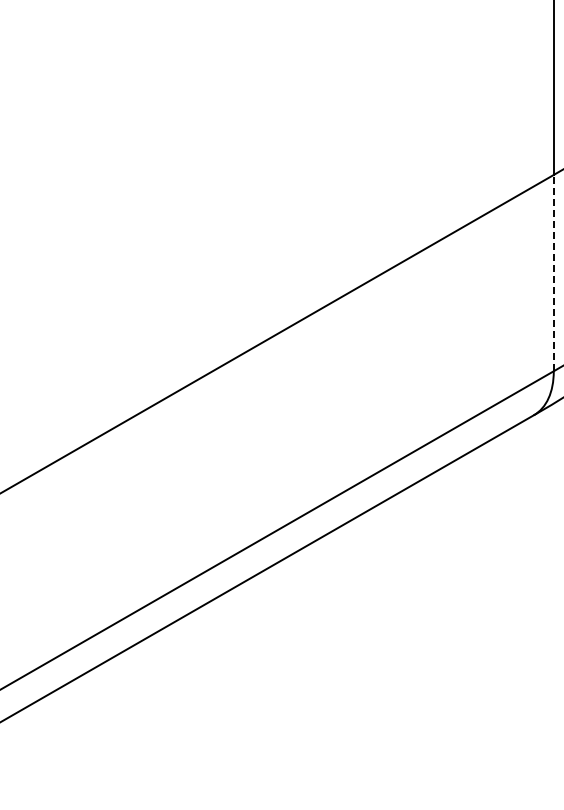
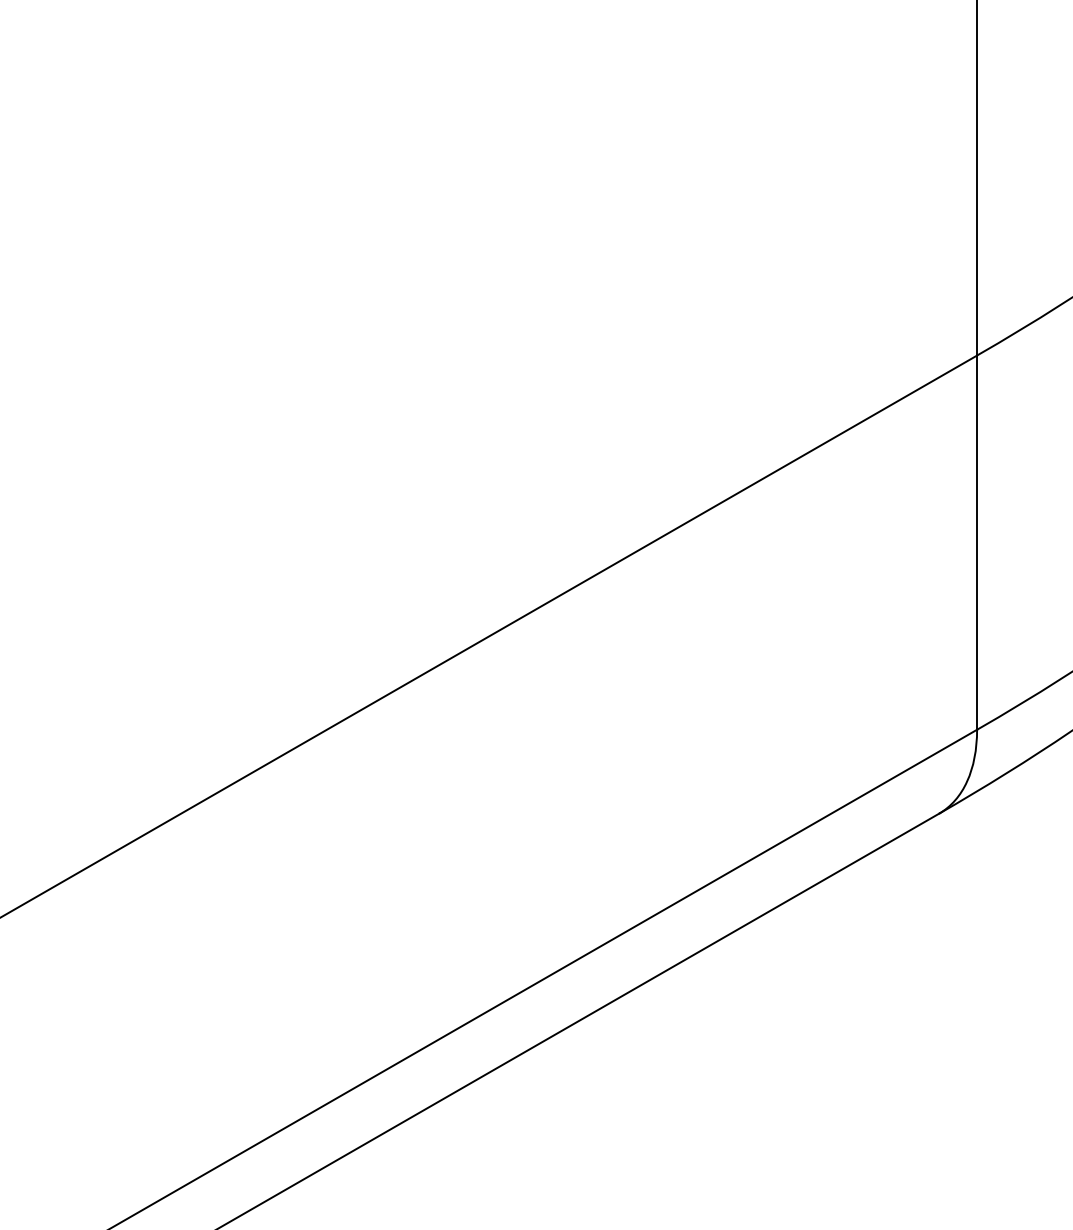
line: (553, 272) -> (976, 541), dashed -> solid

